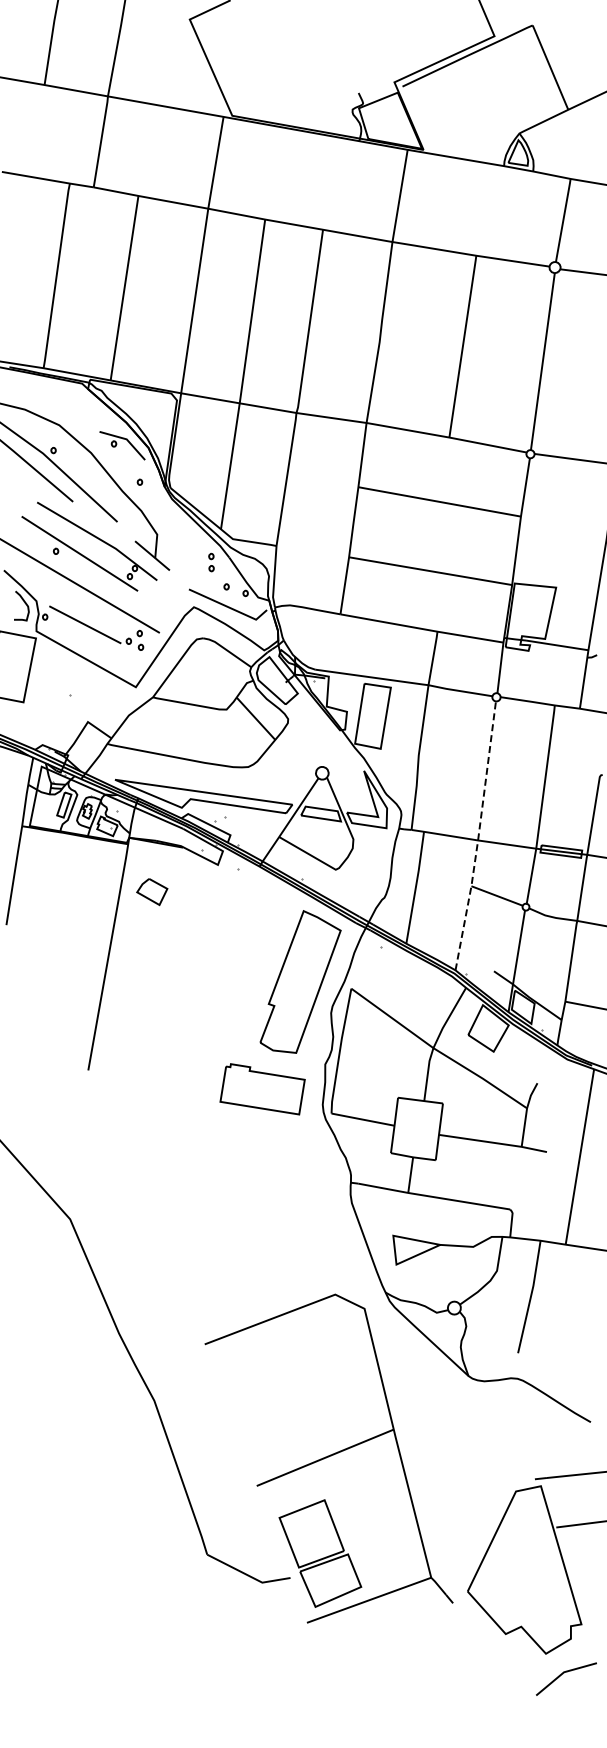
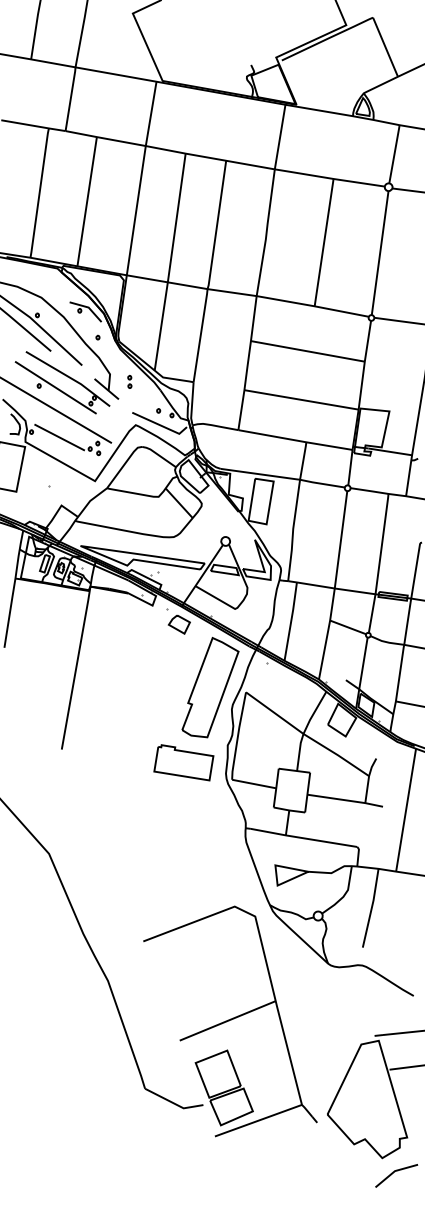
part: (211, 562) -> (129, 381), moved
line: (478, 837) -> (335, 586), dashed -> solid
part: (152, 892) -> (179, 624), moved

